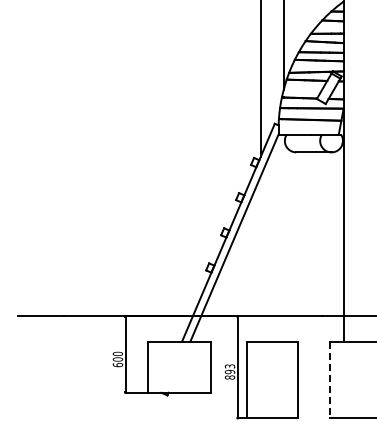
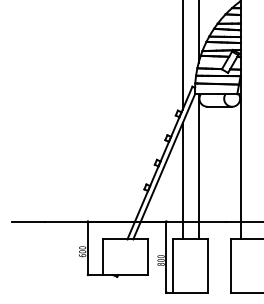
line: (283, 237) -> (198, 166), added
line: (260, 258) -> (182, 181), added
text: (230, 369) -> (161, 258), 893 -> 800
line: (329, 380) -> (230, 266), dashed -> solid

